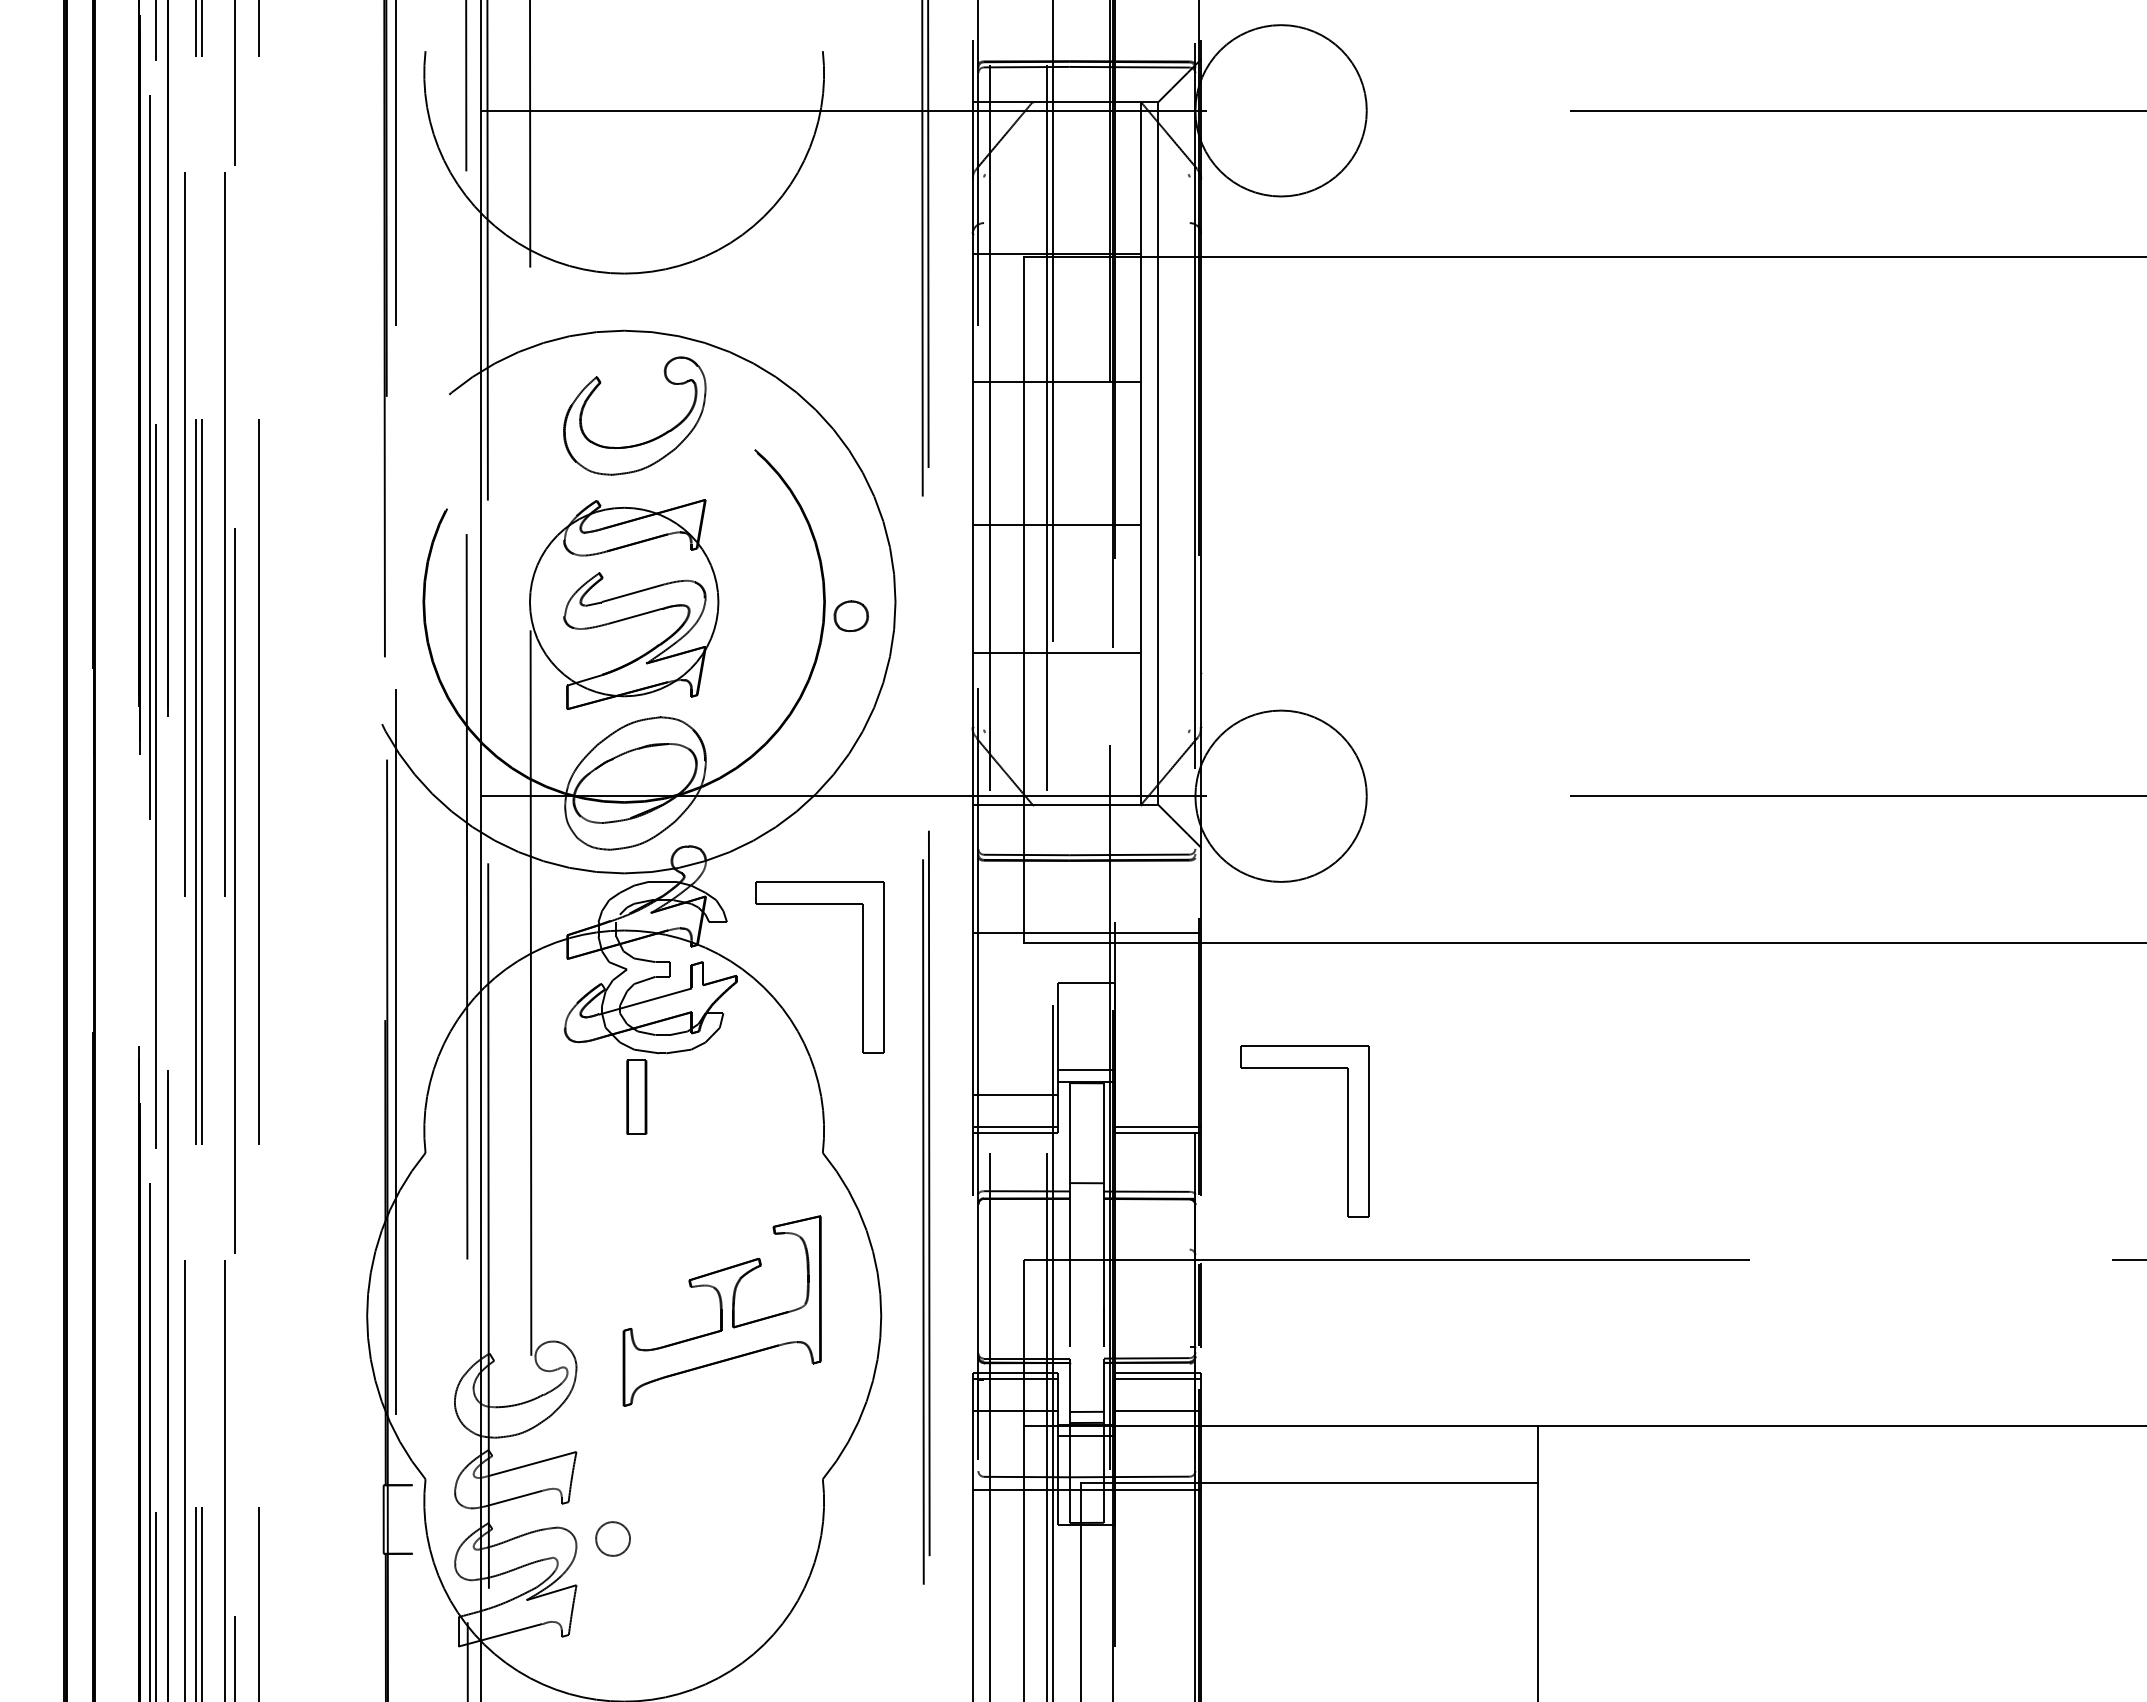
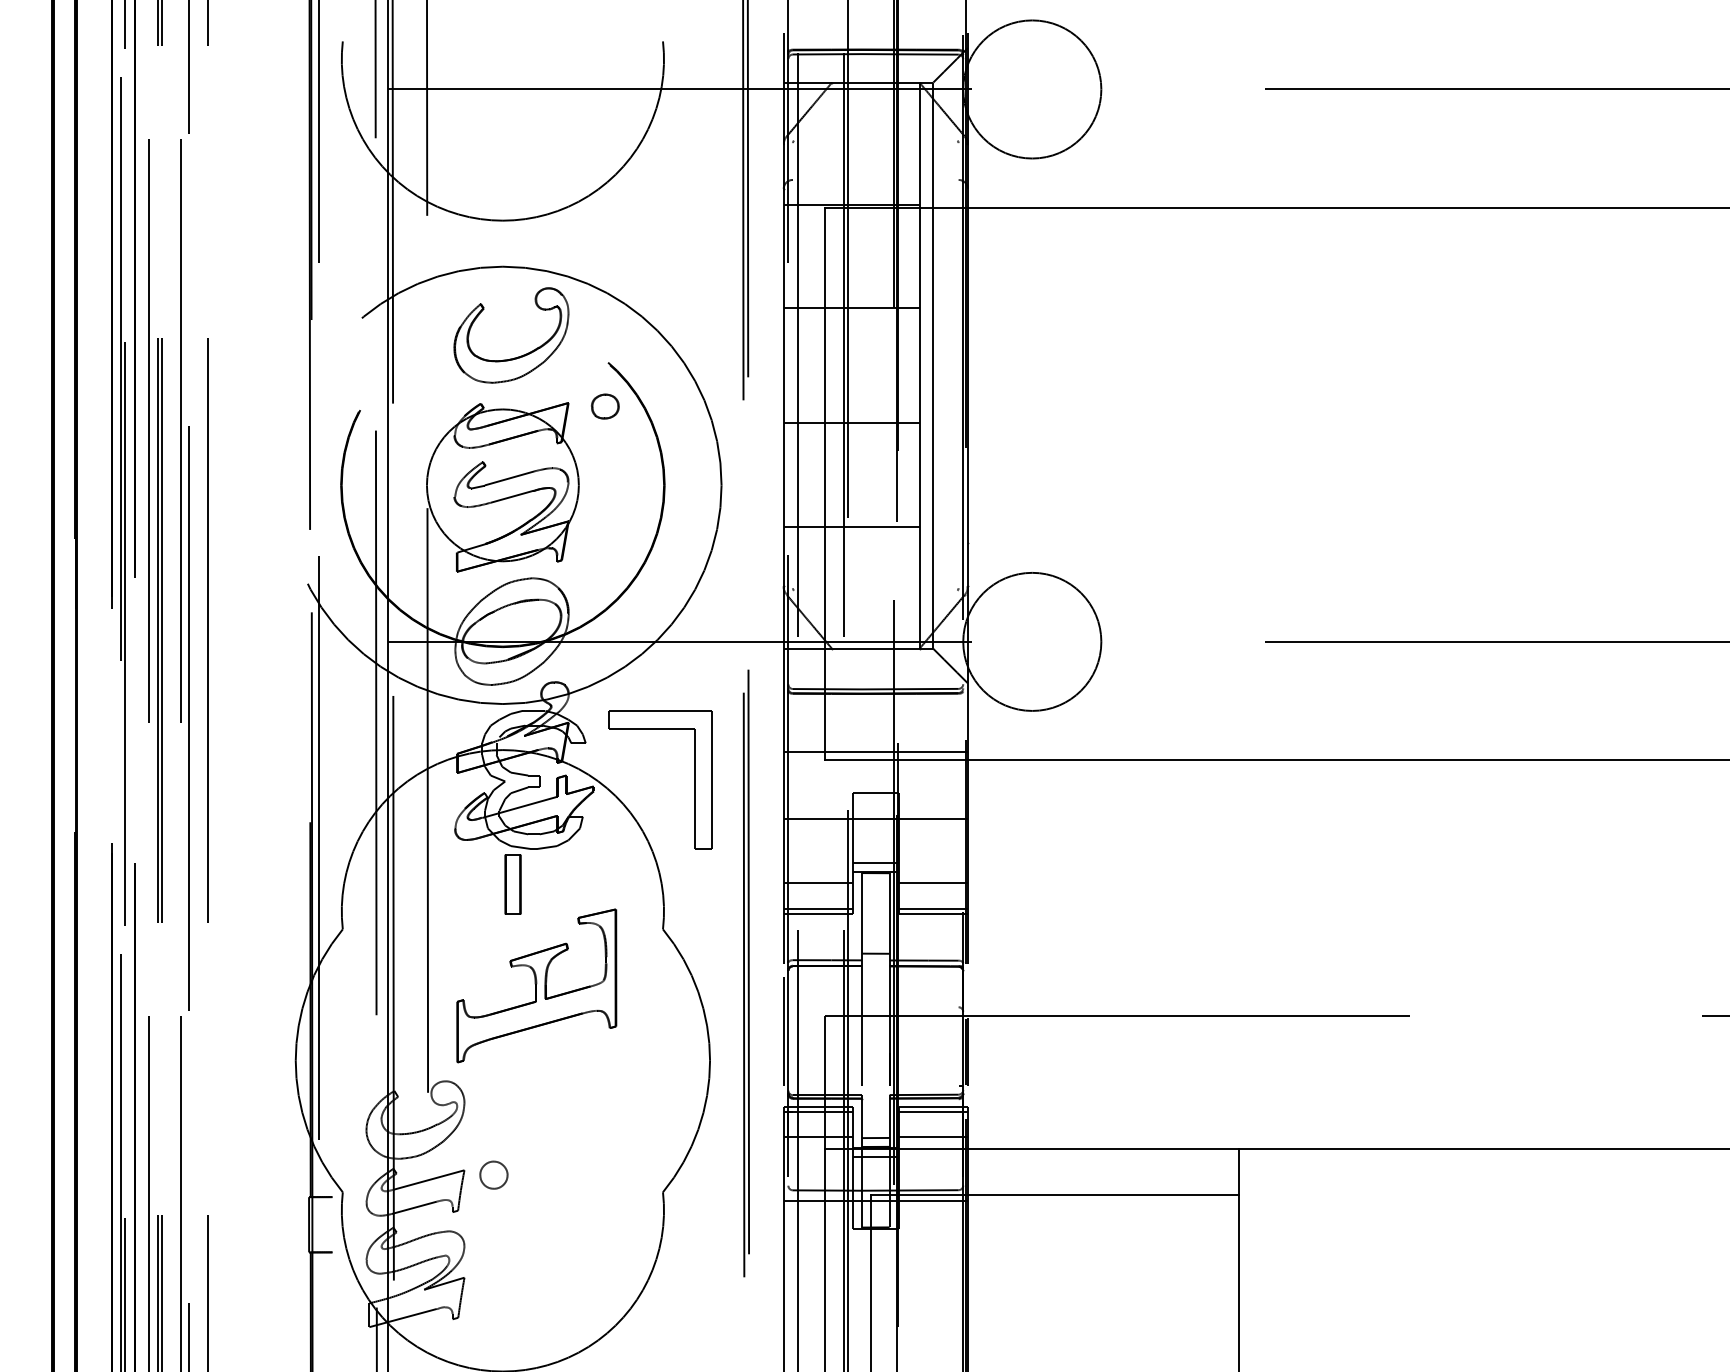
part: (850, 616) -> (604, 406), moved
line: (1086, 1016) -> (875, 819), added
line: (1158, 1095) -> (933, 883), added
part: (1347, 1131) -> (1085, 912), removed
line: (972, 1279) -> (783, 1031), added
part: (721, 1310) -> (536, 985), moved
part: (612, 1538) -> (493, 1174), moved

